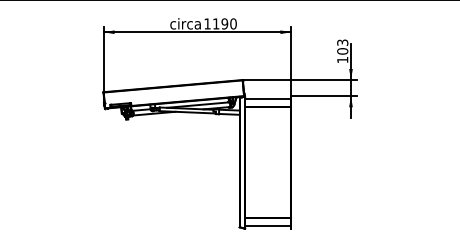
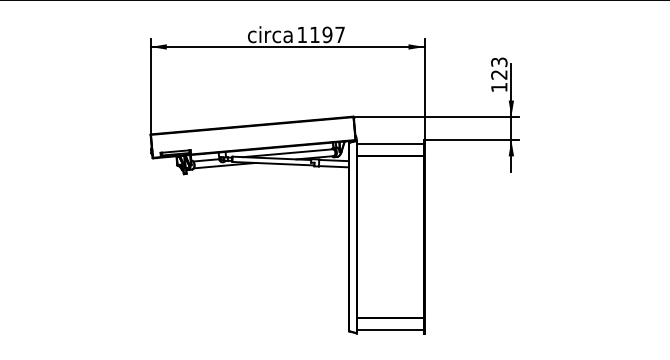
text: (233, 23) -> (340, 34), 1190 -> 1197
text: (342, 51) -> (498, 75), 103 -> 123

